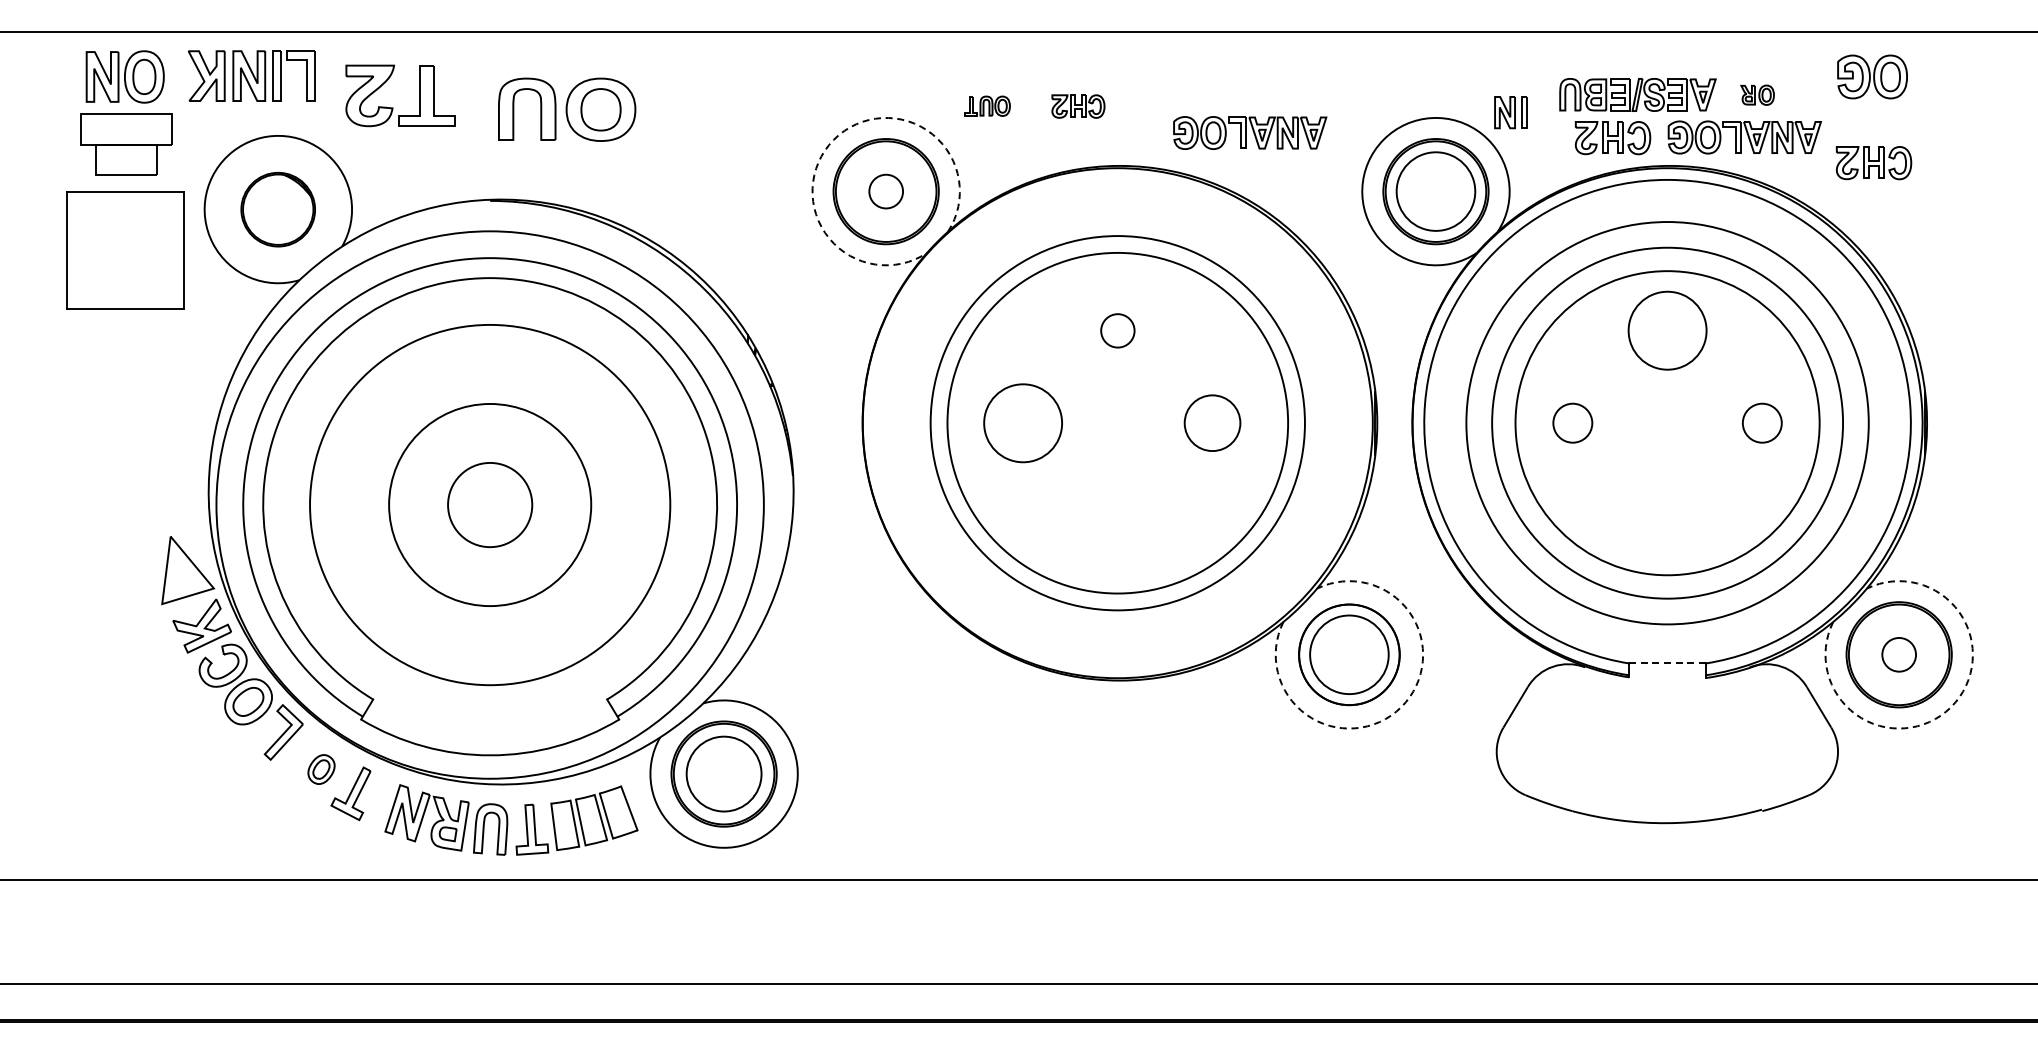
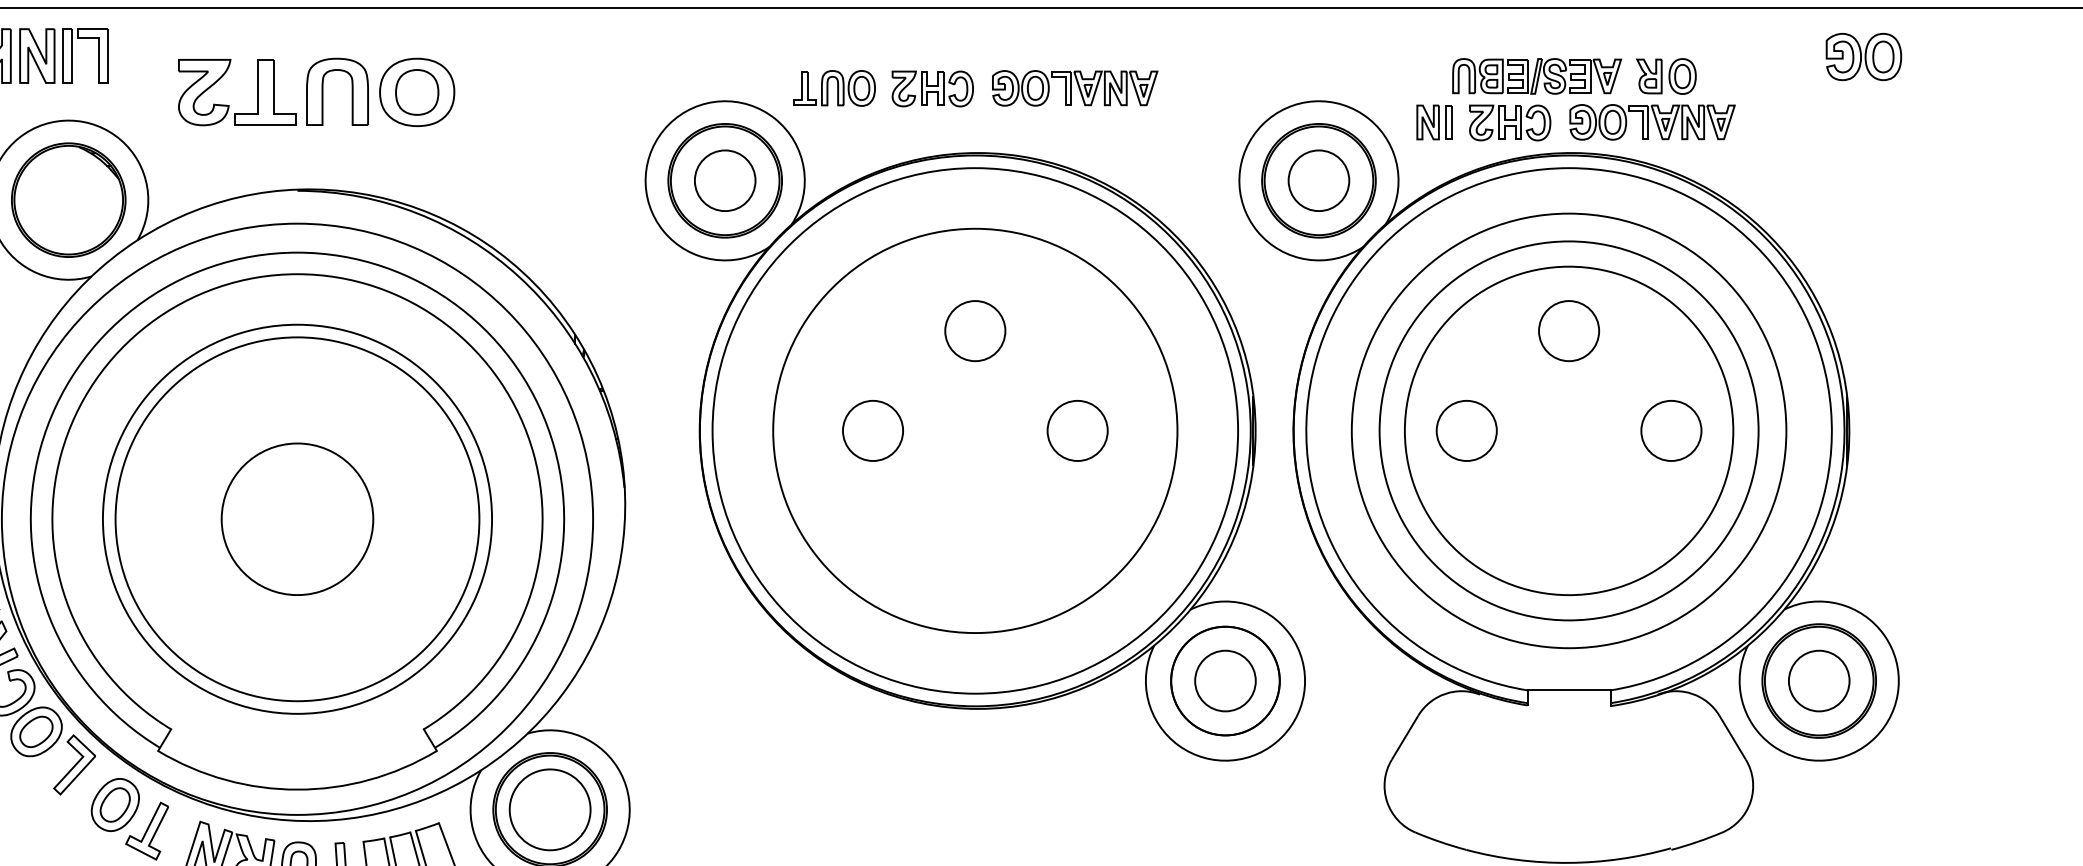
part: (1872, 76) -> (1863, 56), moved
part: (1757, 95) -> (1666, 76), size x1.67
part: (987, 106) -> (834, 88), size x1.67
part: (1078, 106) -> (932, 88), size x1.43
part: (393, 107) -> (229, 105), moved
part: (1510, 112) -> (1434, 122), moved
part: (1250, 132) -> (1075, 87), moved
arc: (833, 139) -> (668, 124), dashed -> solid
part: (1873, 163) -> (1791, 150), removed
circle: (886, 191) -> (725, 180), size x1.67
circle: (1435, 191) -> (1318, 180), size x0.71
part: (277, 209) -> (67, 200), size x1.43
circle: (1117, 330) -> (975, 330), size x1.67
circle: (1667, 330) -> (1569, 330), size x0.71
circle: (1022, 422) -> (872, 430), size x0.71
circle: (1117, 422) -> (975, 430), size x1.43
circle: (1572, 423) -> (1466, 431), size x1.43
circle: (1762, 423) -> (1671, 431), size x1.43
circle: (489, 504) -> (296, 518), size x1.67
circle: (489, 504) -> (296, 518), size x1.67
circle: (1349, 654) -> (1225, 680), size x0.71
circle: (1899, 654) -> (1819, 680), size x1.67
line: (1667, 663) -> (1569, 690), dashed -> solid
arc: (1401, 707) -> (1281, 737), dashed -> solid
arc: (1951, 707) -> (1875, 737), dashed -> solid
part: (321, 769) -> (115, 804), size x1.67

